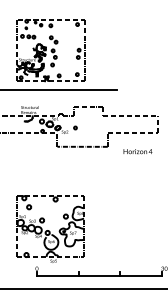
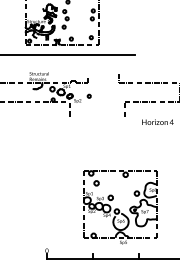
line: (88, 107) -> (103, 73), removed
line: (82, 146) -> (96, 116), removed
part: (50, 228) -> (120, 206), moved

